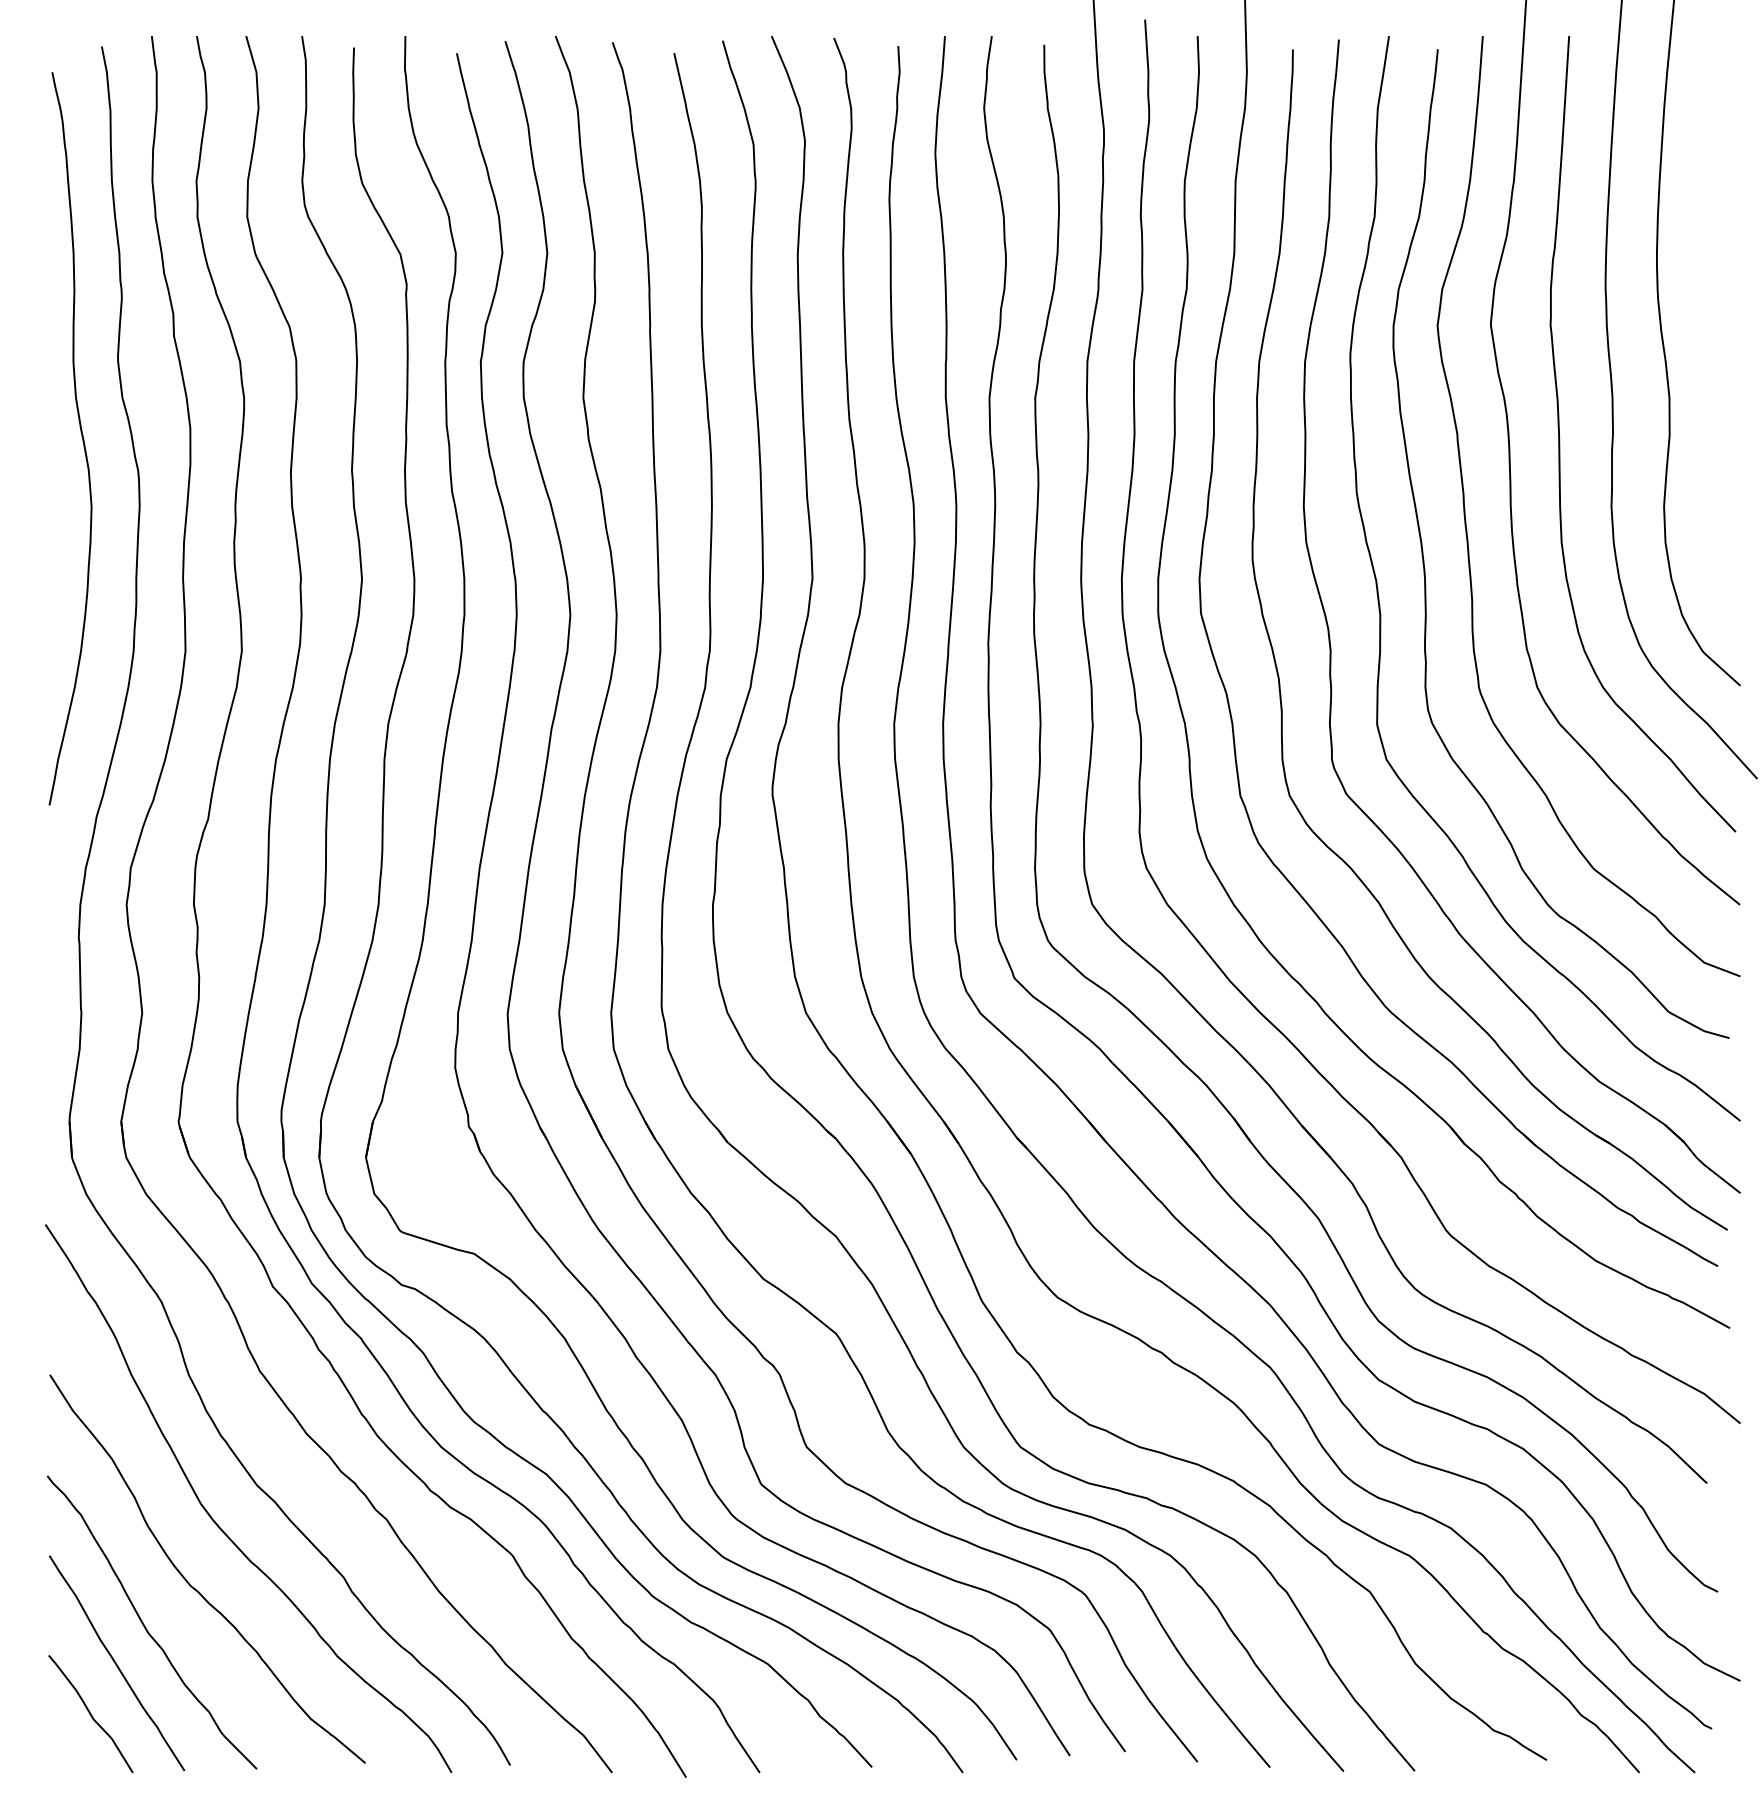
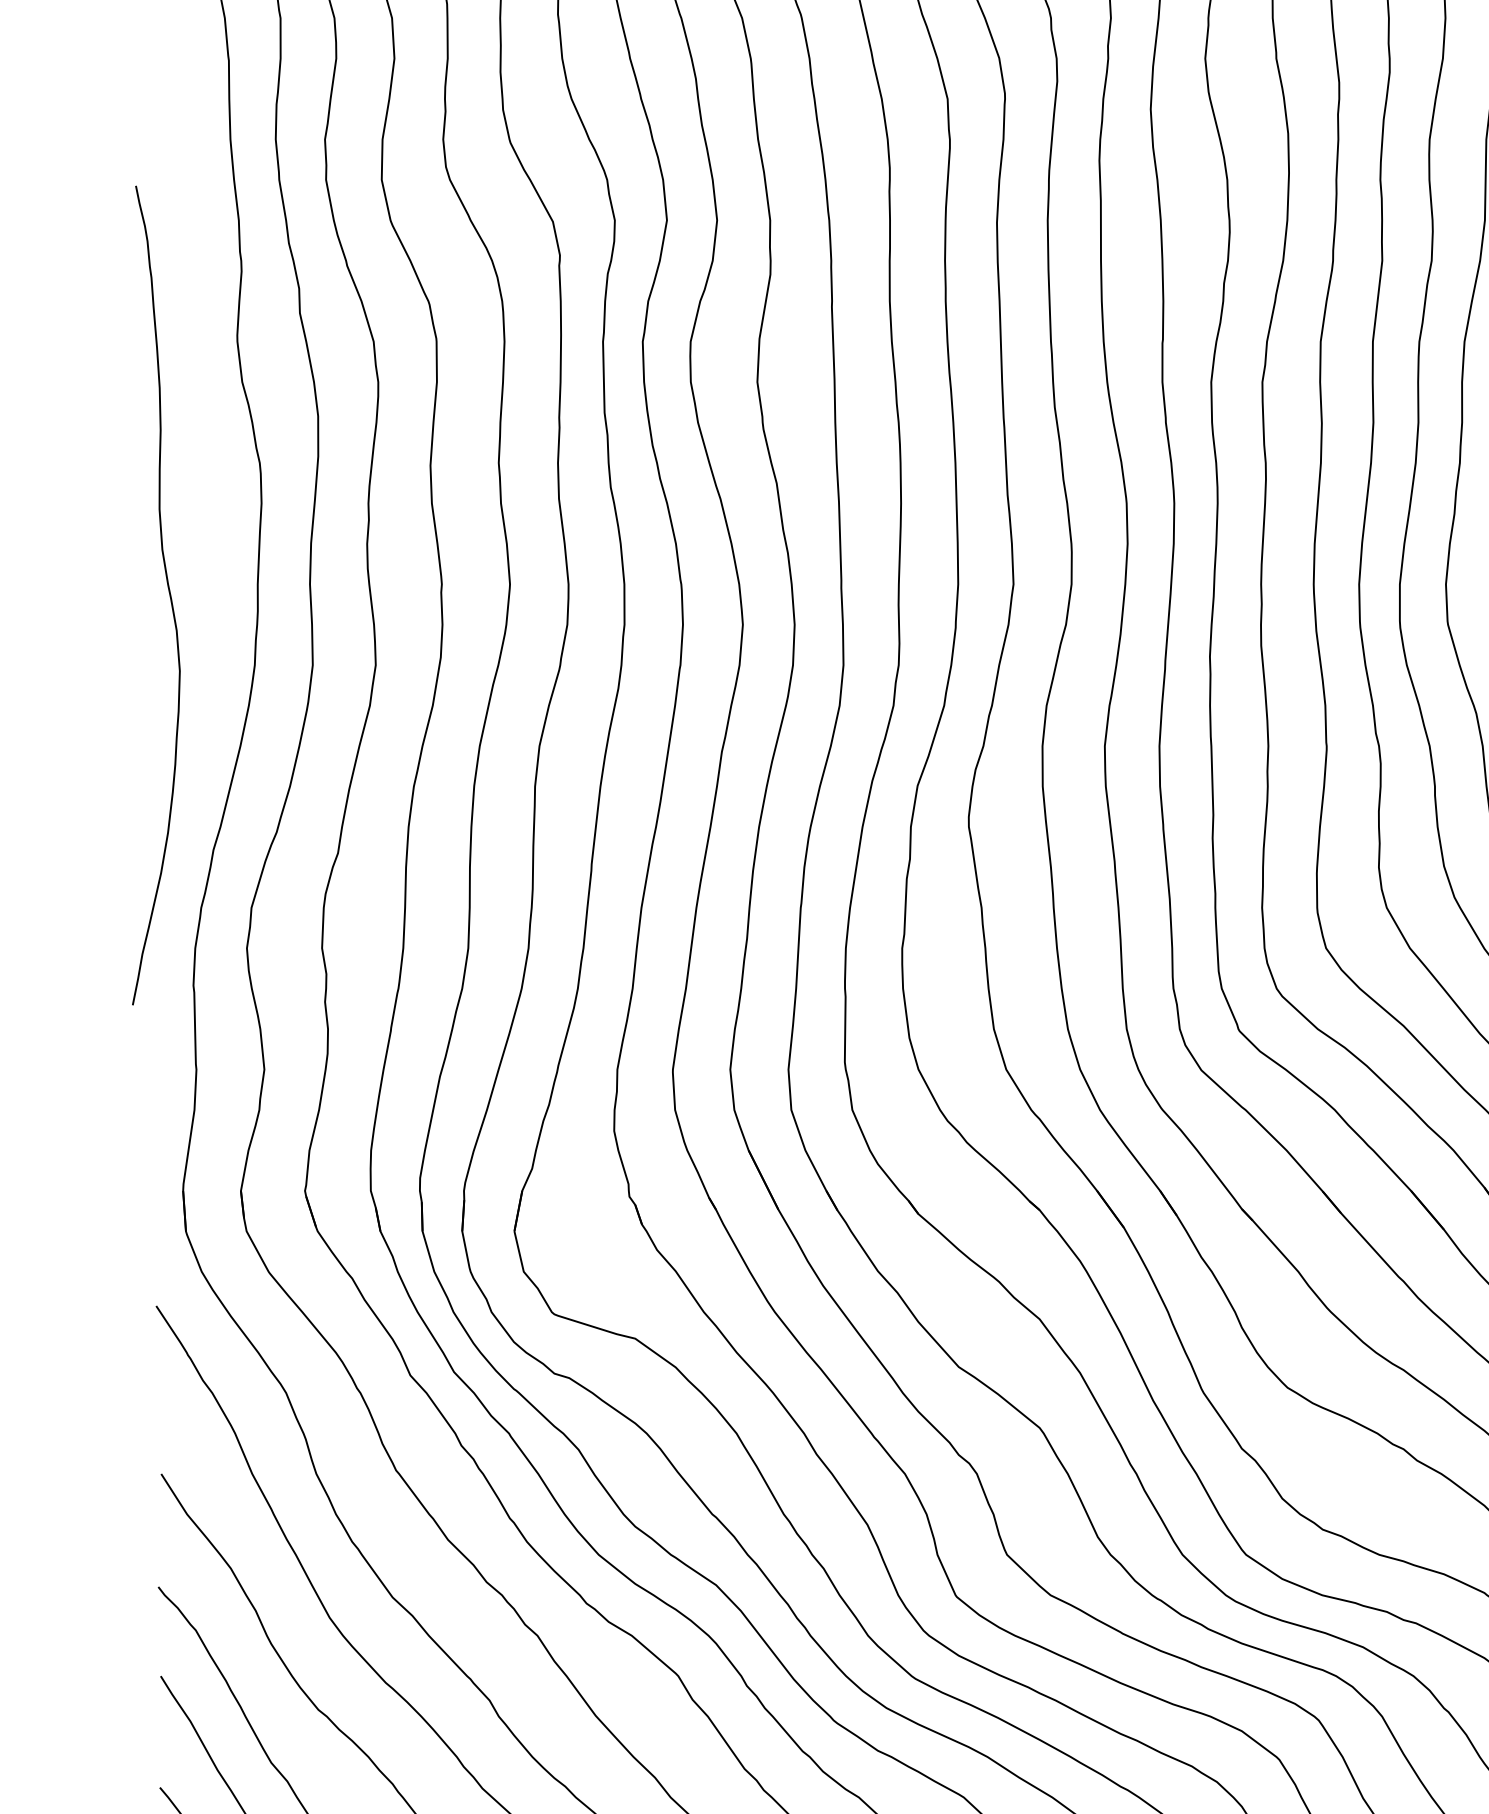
curve: (81, 436) -> (168, 592), moved

